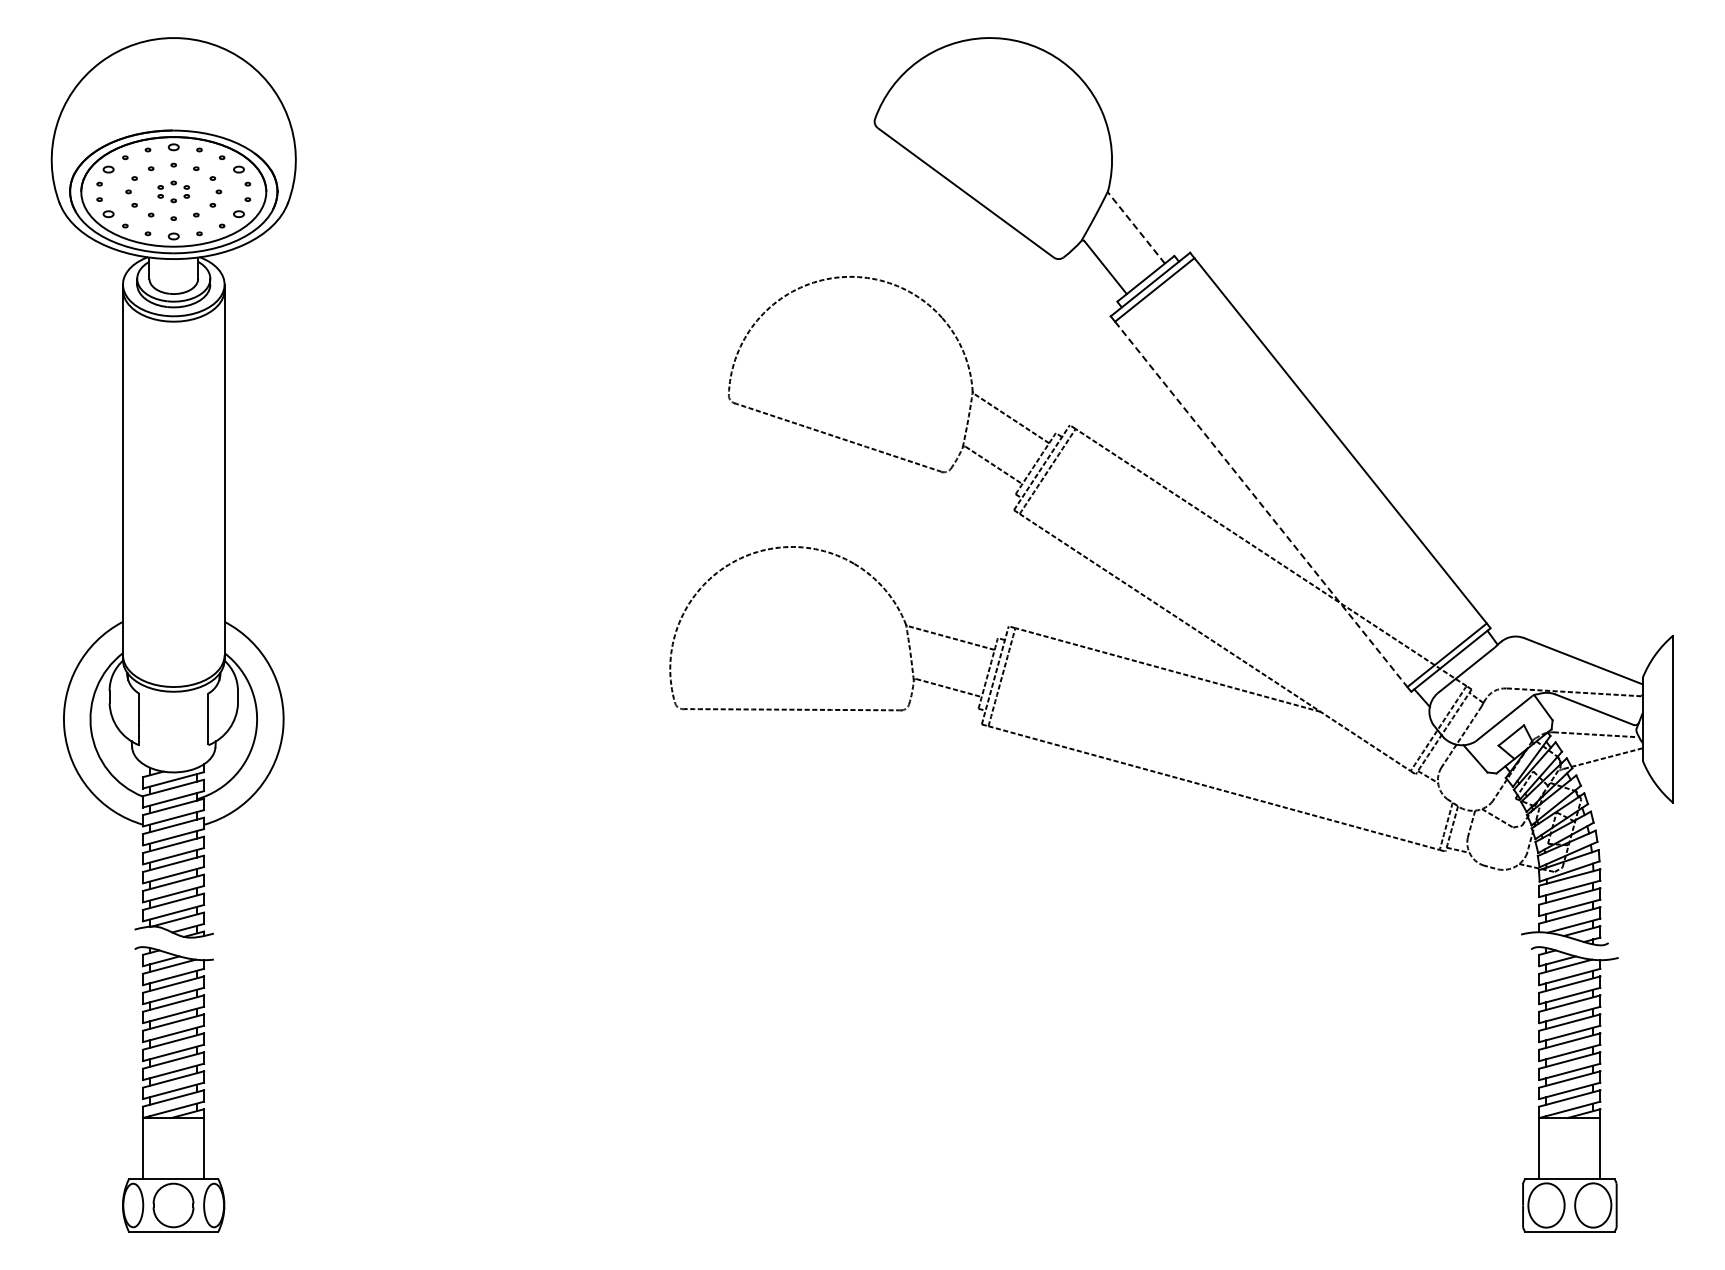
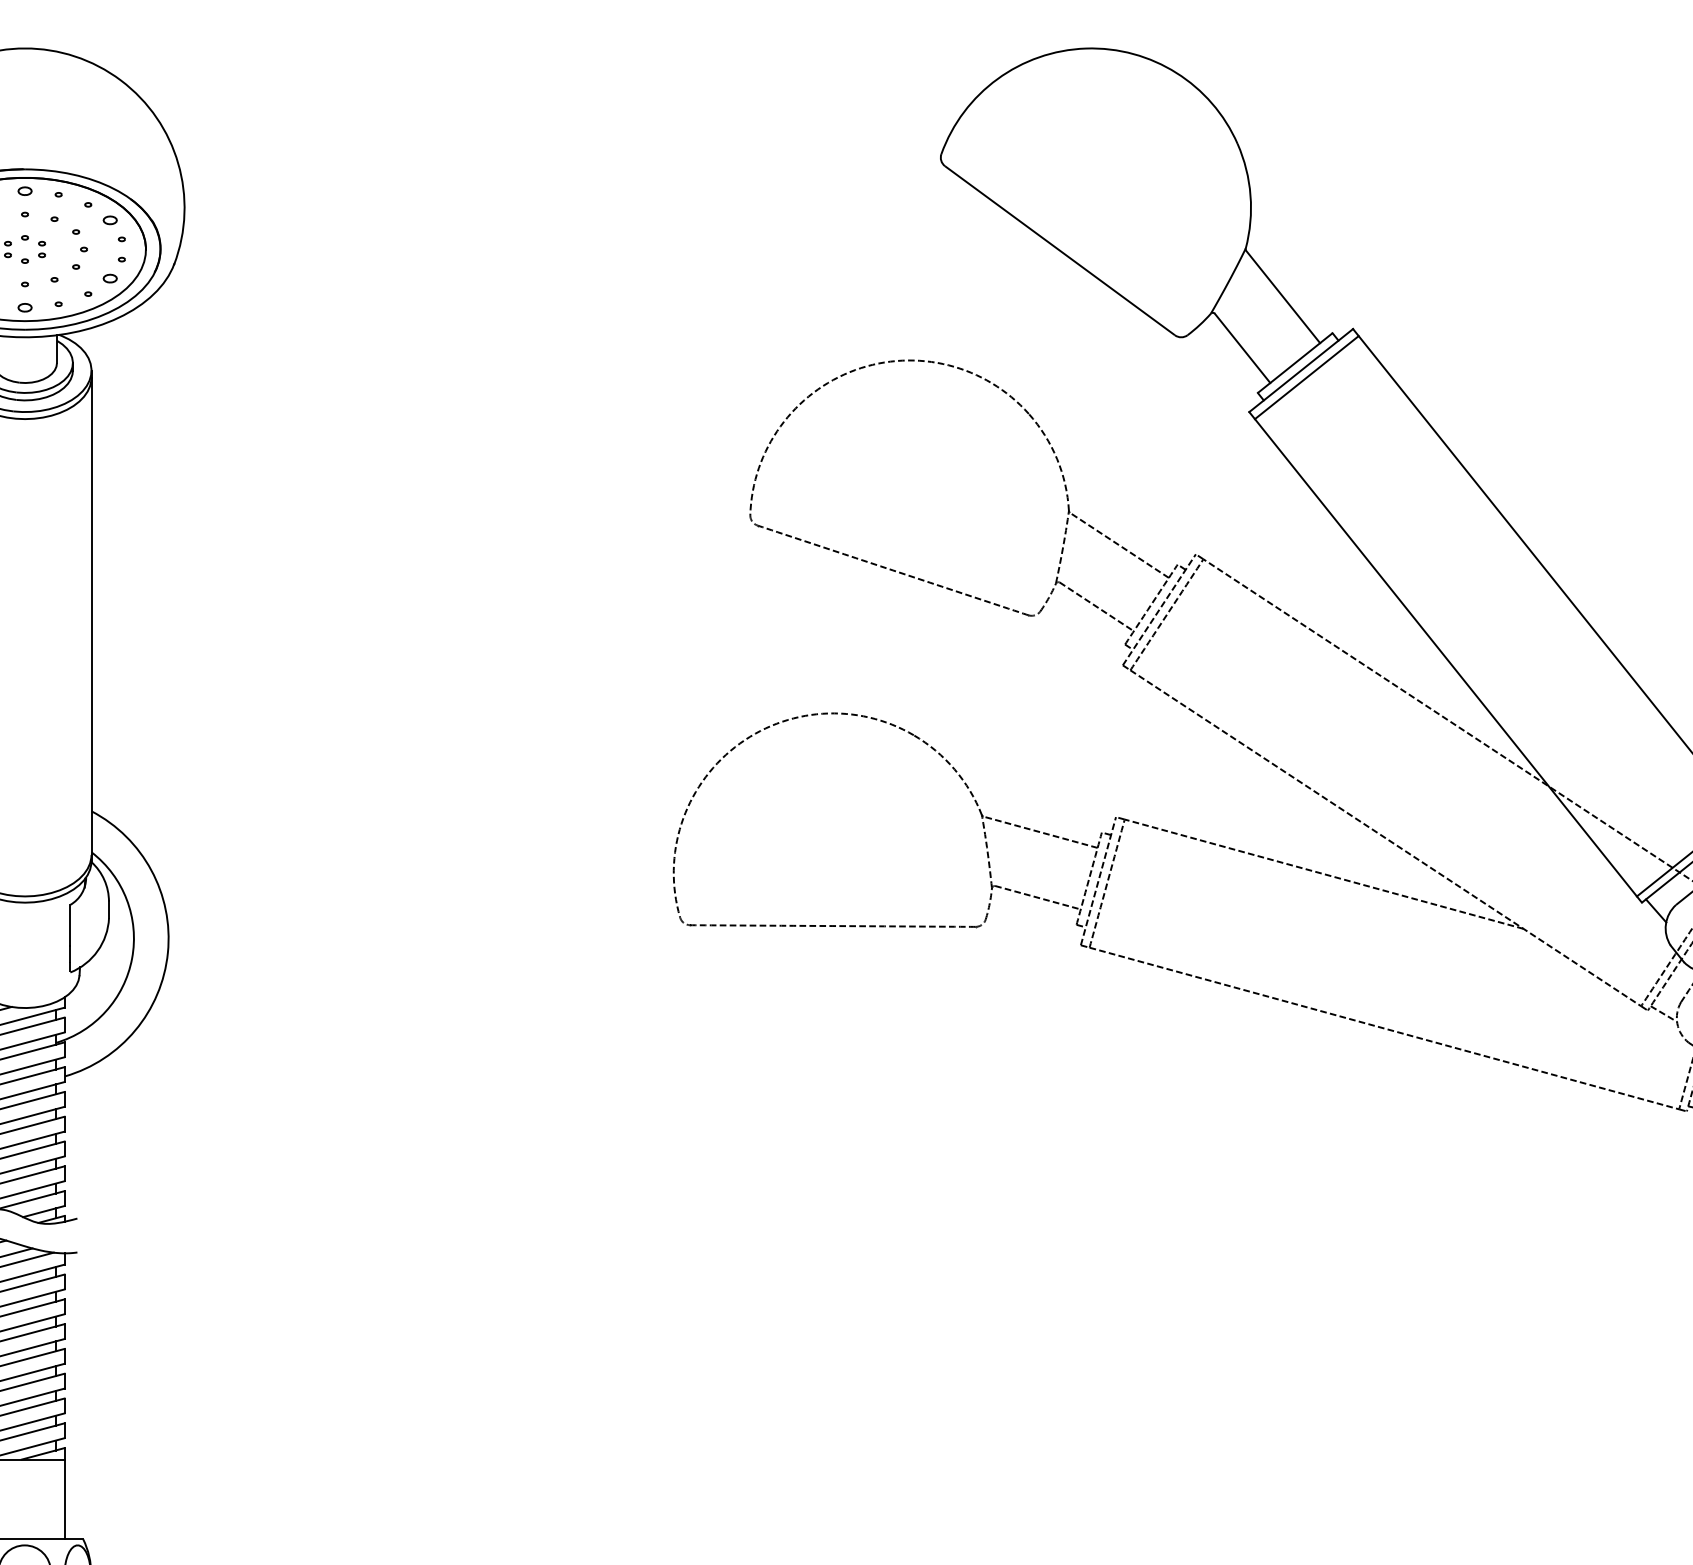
line: (1136, 227) -> (1282, 296), dashed -> solid
line: (1261, 504) -> (1446, 657), dashed -> solid

